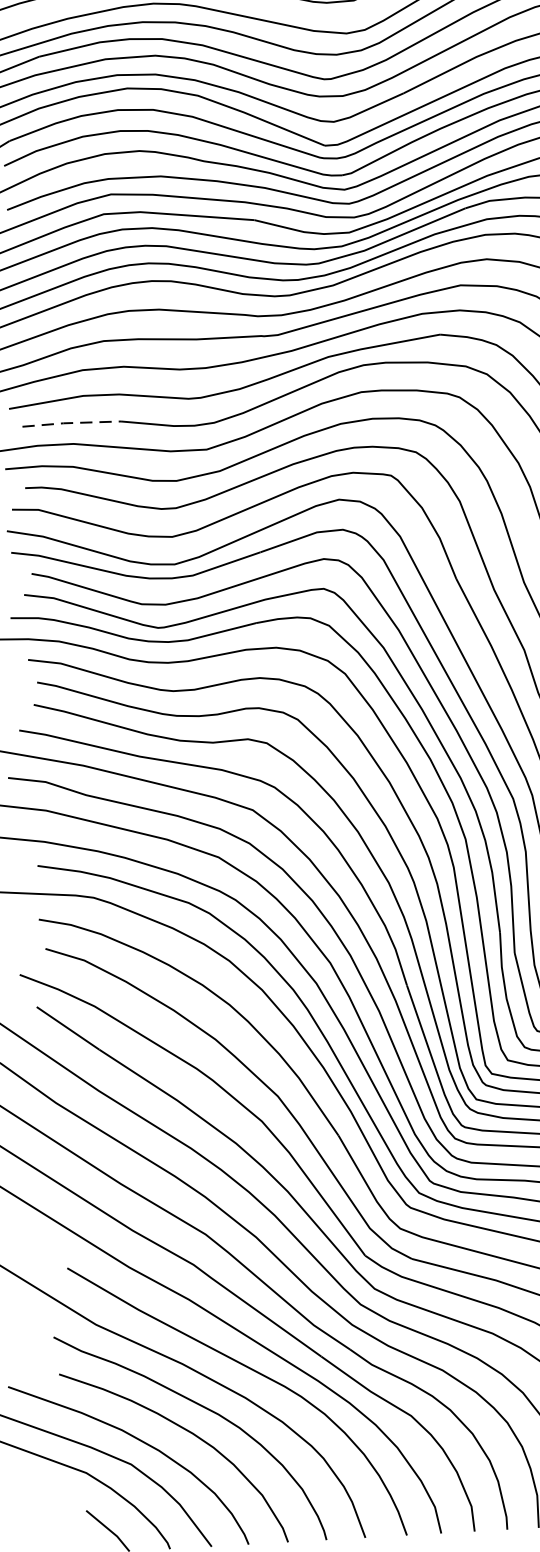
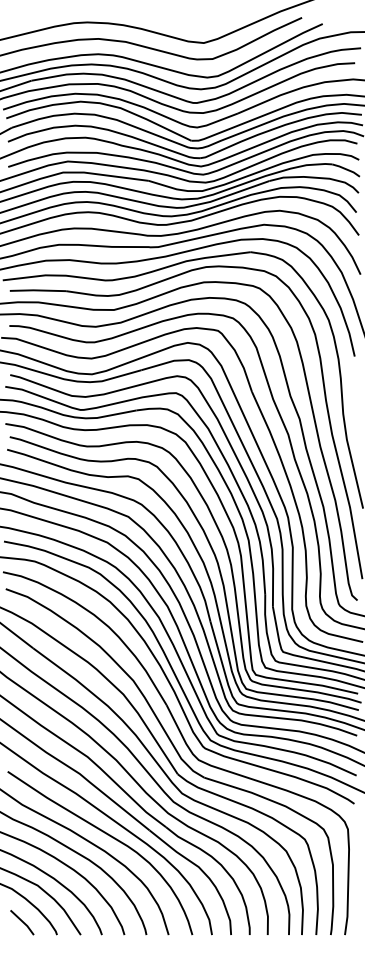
line: (70, 423) -> (37, 290), dashed -> solid

